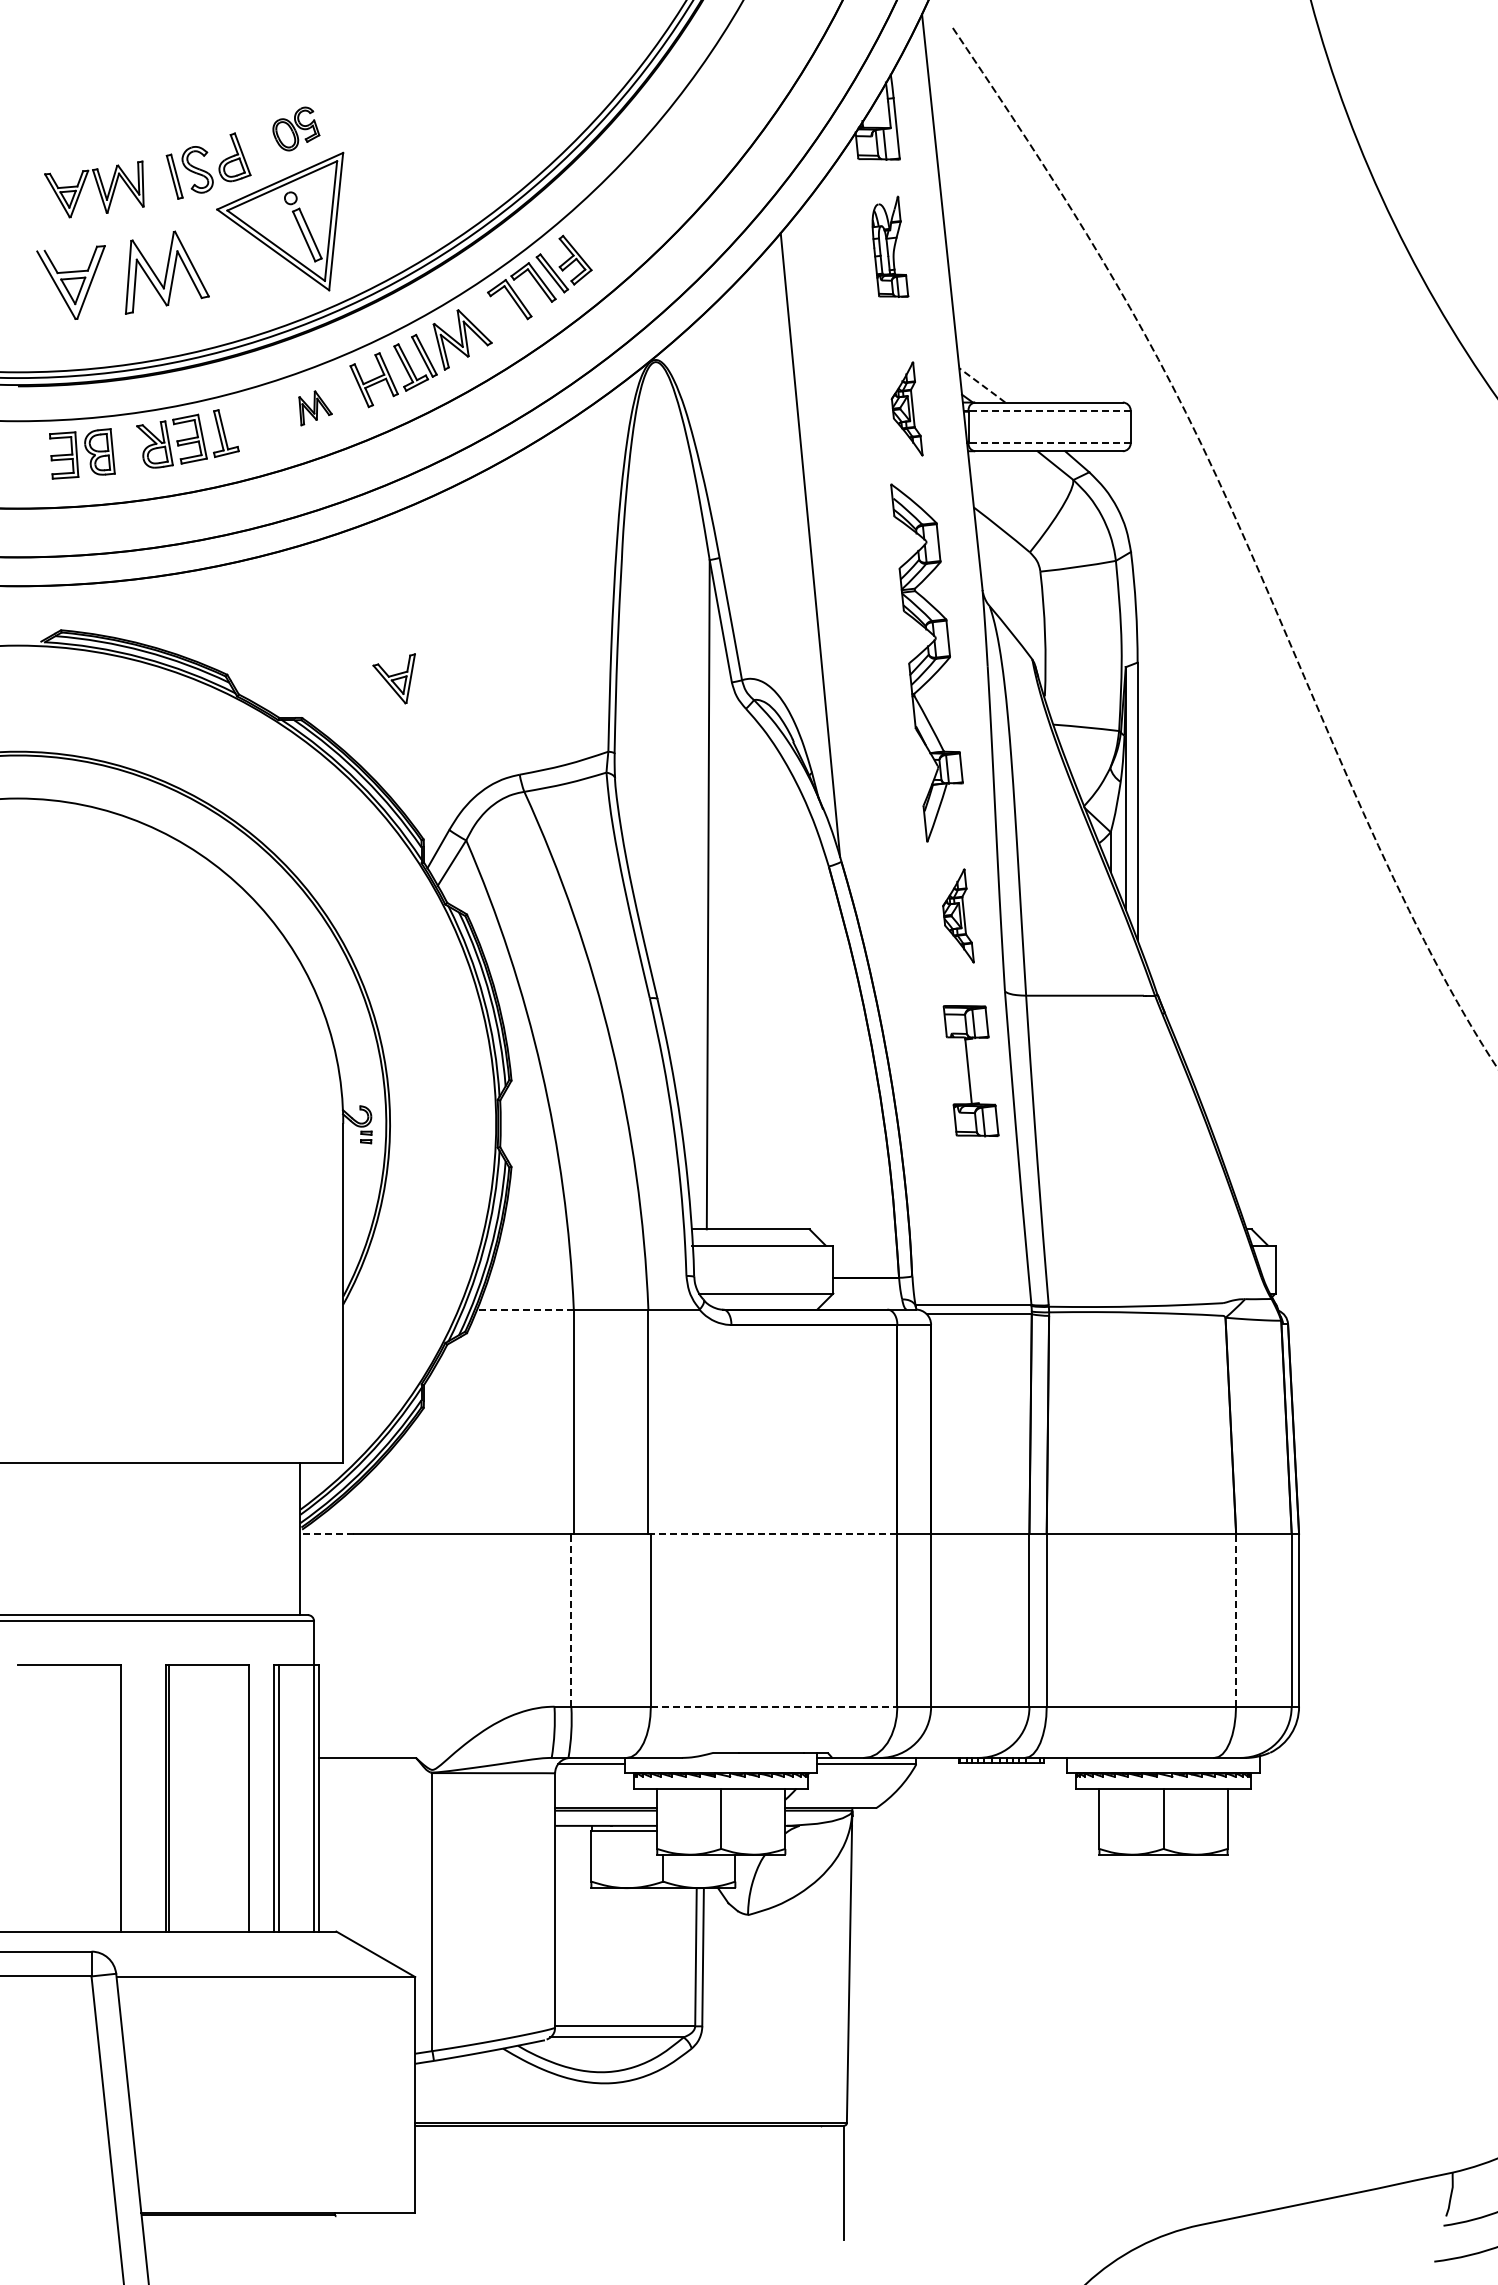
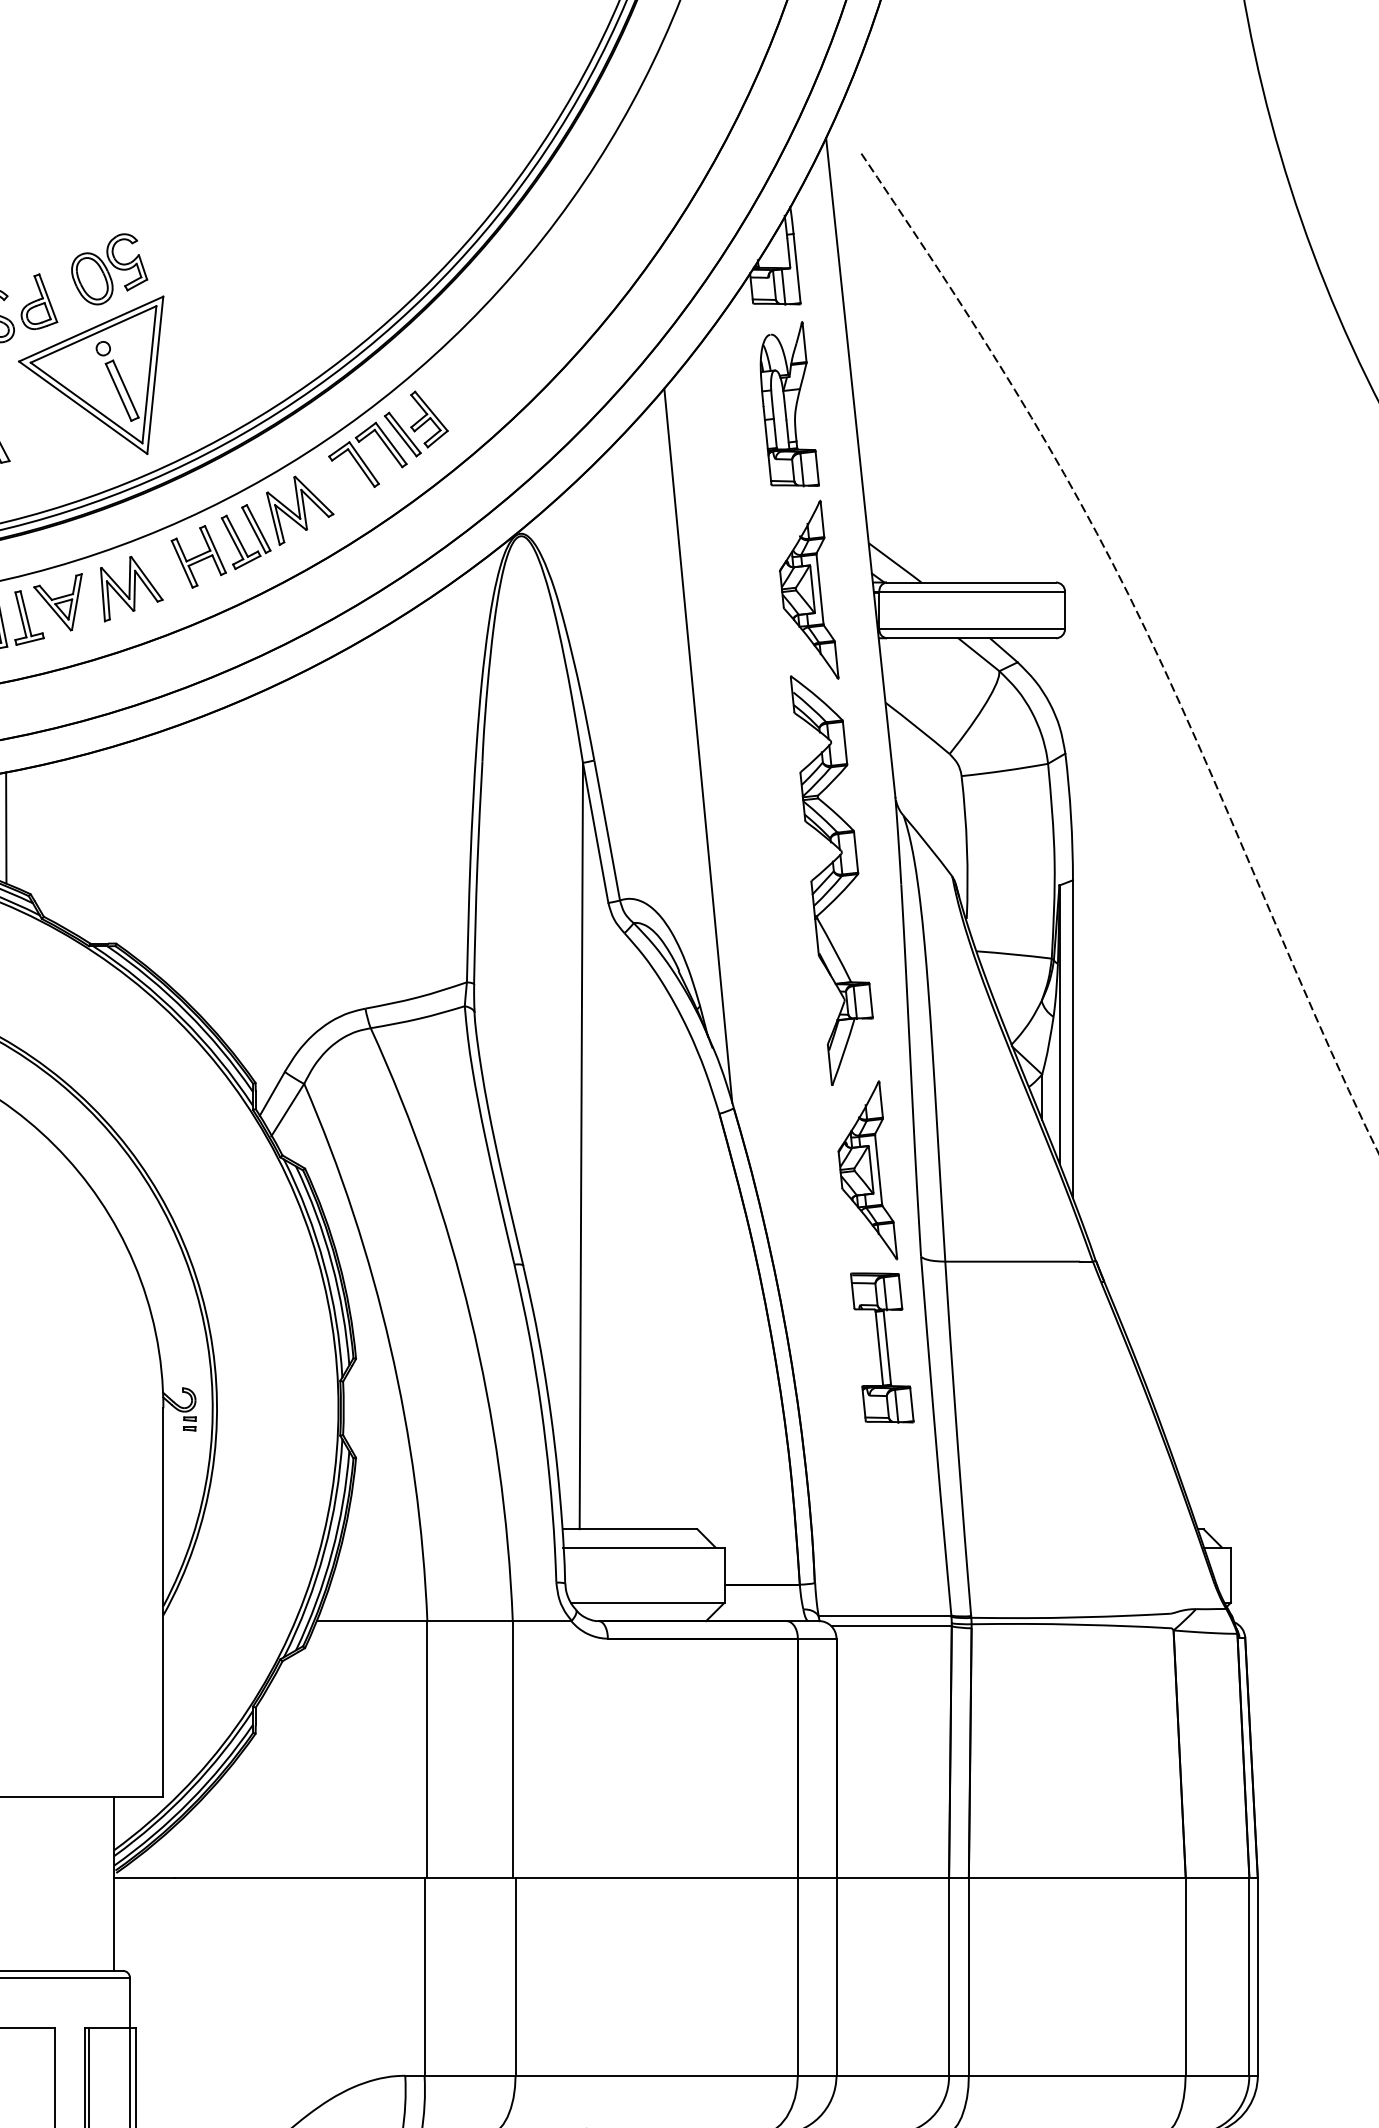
part: (296, 128) -> (109, 268), size x1.43
part: (890, 246) -> (789, 403), size x1.43
line: (982, 385) -> (895, 562), dashed -> solid
part: (315, 408) -> (131, 589), size x1.67
part: (906, 408) -> (808, 589), size x1.67
line: (1049, 410) -> (972, 591), dashed -> solid
line: (1049, 443) -> (972, 629), dashed -> solid
line: (205, 616) -> (5, 827), added
part: (393, 678) -> (57, 601), moved
part: (958, 915) -> (867, 1169), size x1.67
line: (975, 1070) -> (887, 1347), added
line: (525, 1309) -> (372, 1620), dashed -> solid
line: (327, 1533) -> (145, 1877), dashed -> solid
line: (773, 1533) -> (656, 1877), dashed -> solid
line: (571, 1619) -> (424, 1975), dashed -> solid
line: (1236, 1619) -> (1186, 1975), dashed -> solid
line: (774, 1706) -> (657, 2075), dashed -> solid

